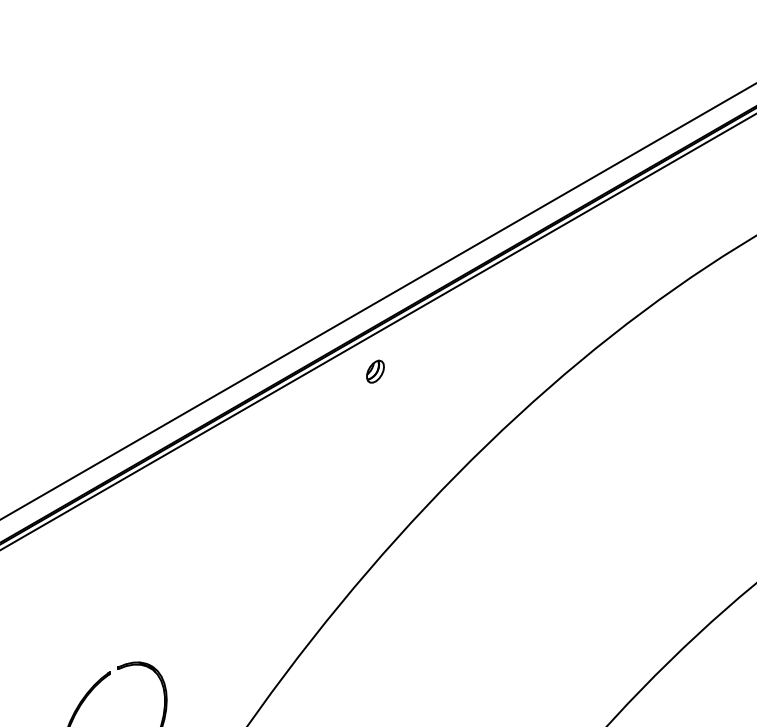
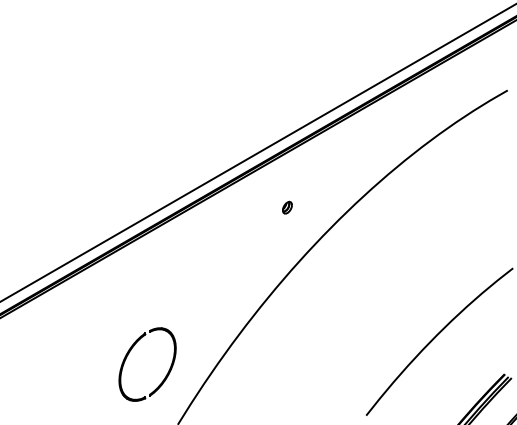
part: (375, 371) -> (287, 207), moved

